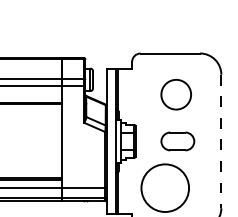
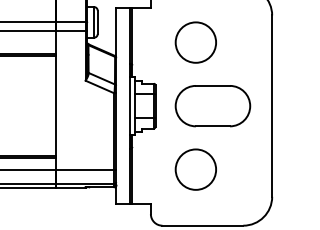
circle: (175, 94) -> (194, 42), moved
part: (177, 141) -> (212, 106), size x1.67
line: (221, 141) -> (272, 106), dashed -> solid
circle: (165, 188) -> (196, 170), size x0.62

